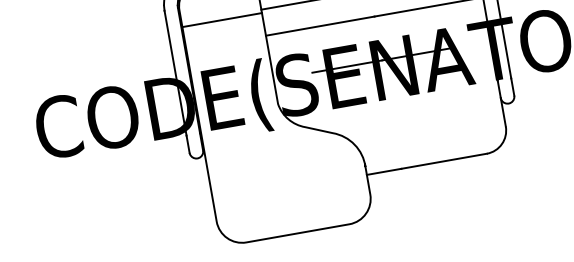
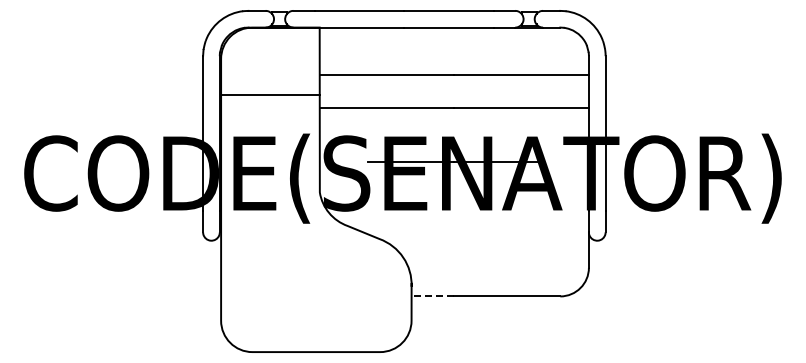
line: (222, 20) -> (270, 94), moved
line: (383, 171) -> (432, 296), solid -> dashed

